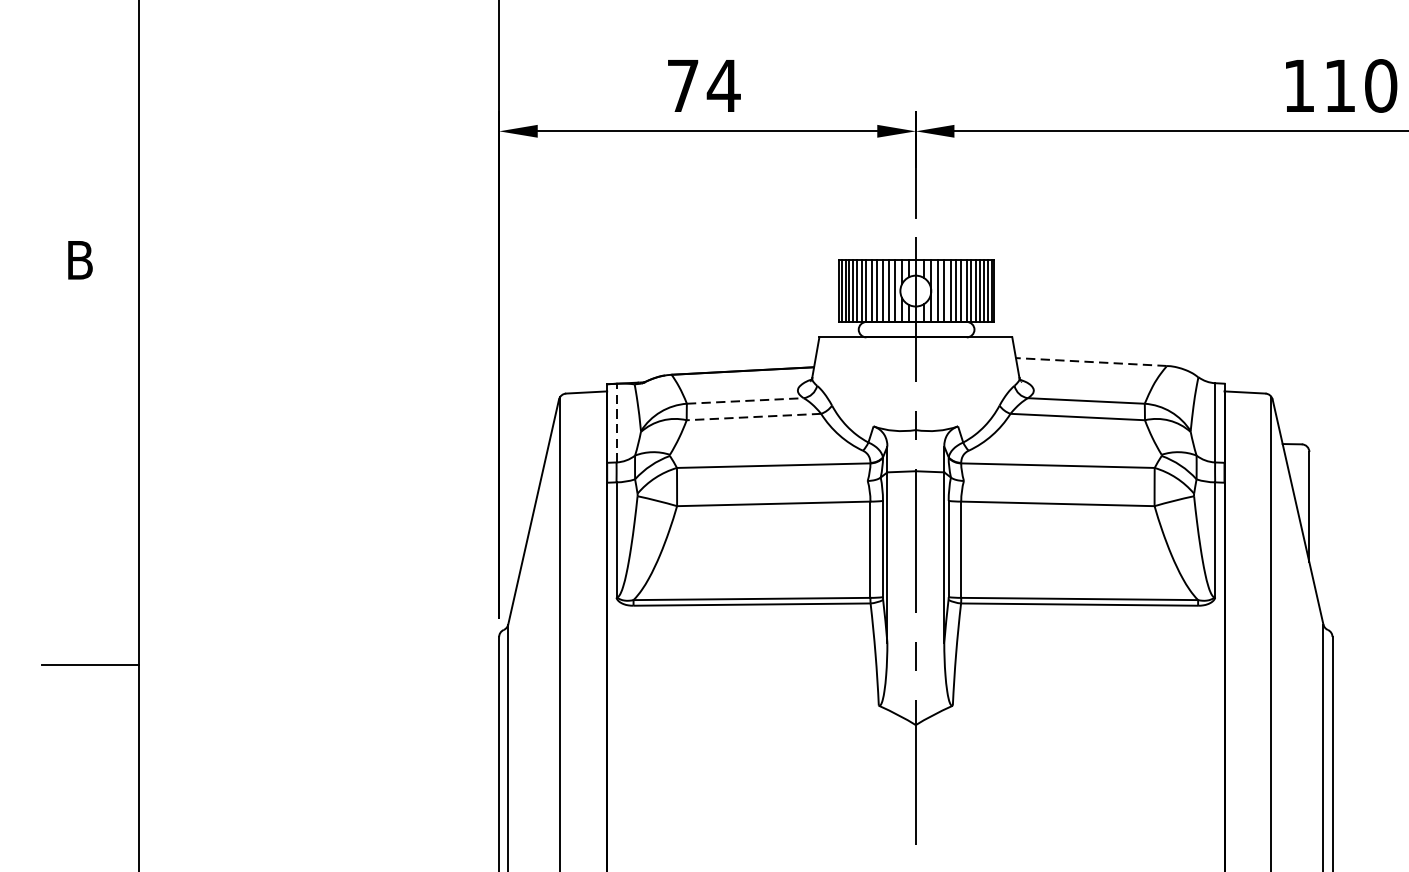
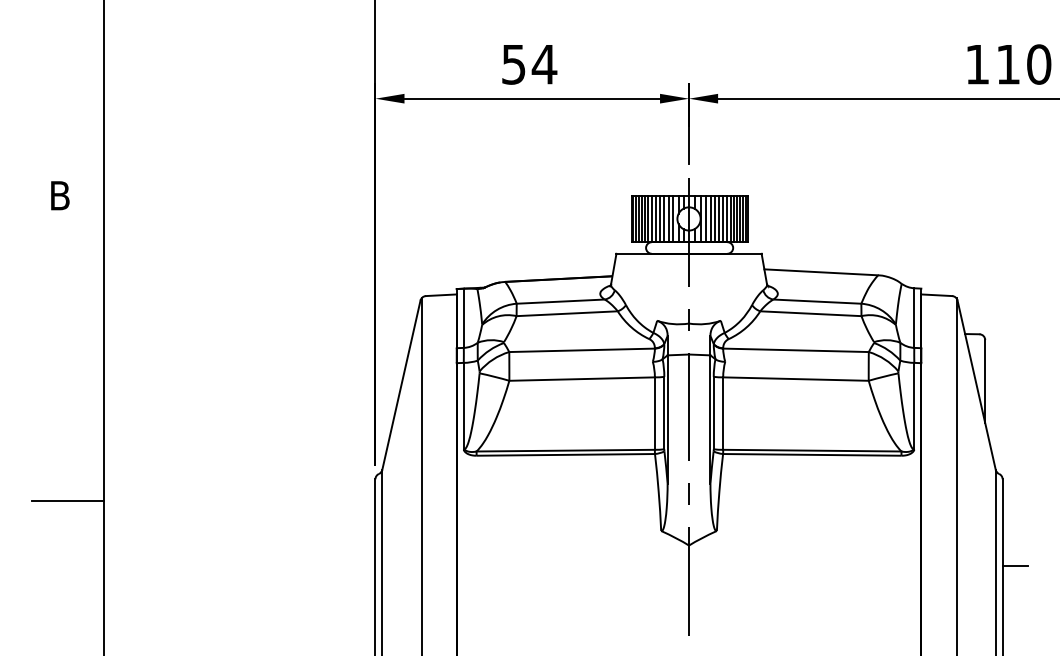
text: (682, 85) -> (513, 64), 74 -> 54
line: (1091, 362) -> (821, 272), dashed -> solid
line: (746, 400) -> (561, 301), dashed -> solid
line: (753, 416) -> (566, 313), dashed -> solid
line: (616, 423) -> (463, 318), dashed -> solid
line: (1349, 752) -> (1015, 566), added

